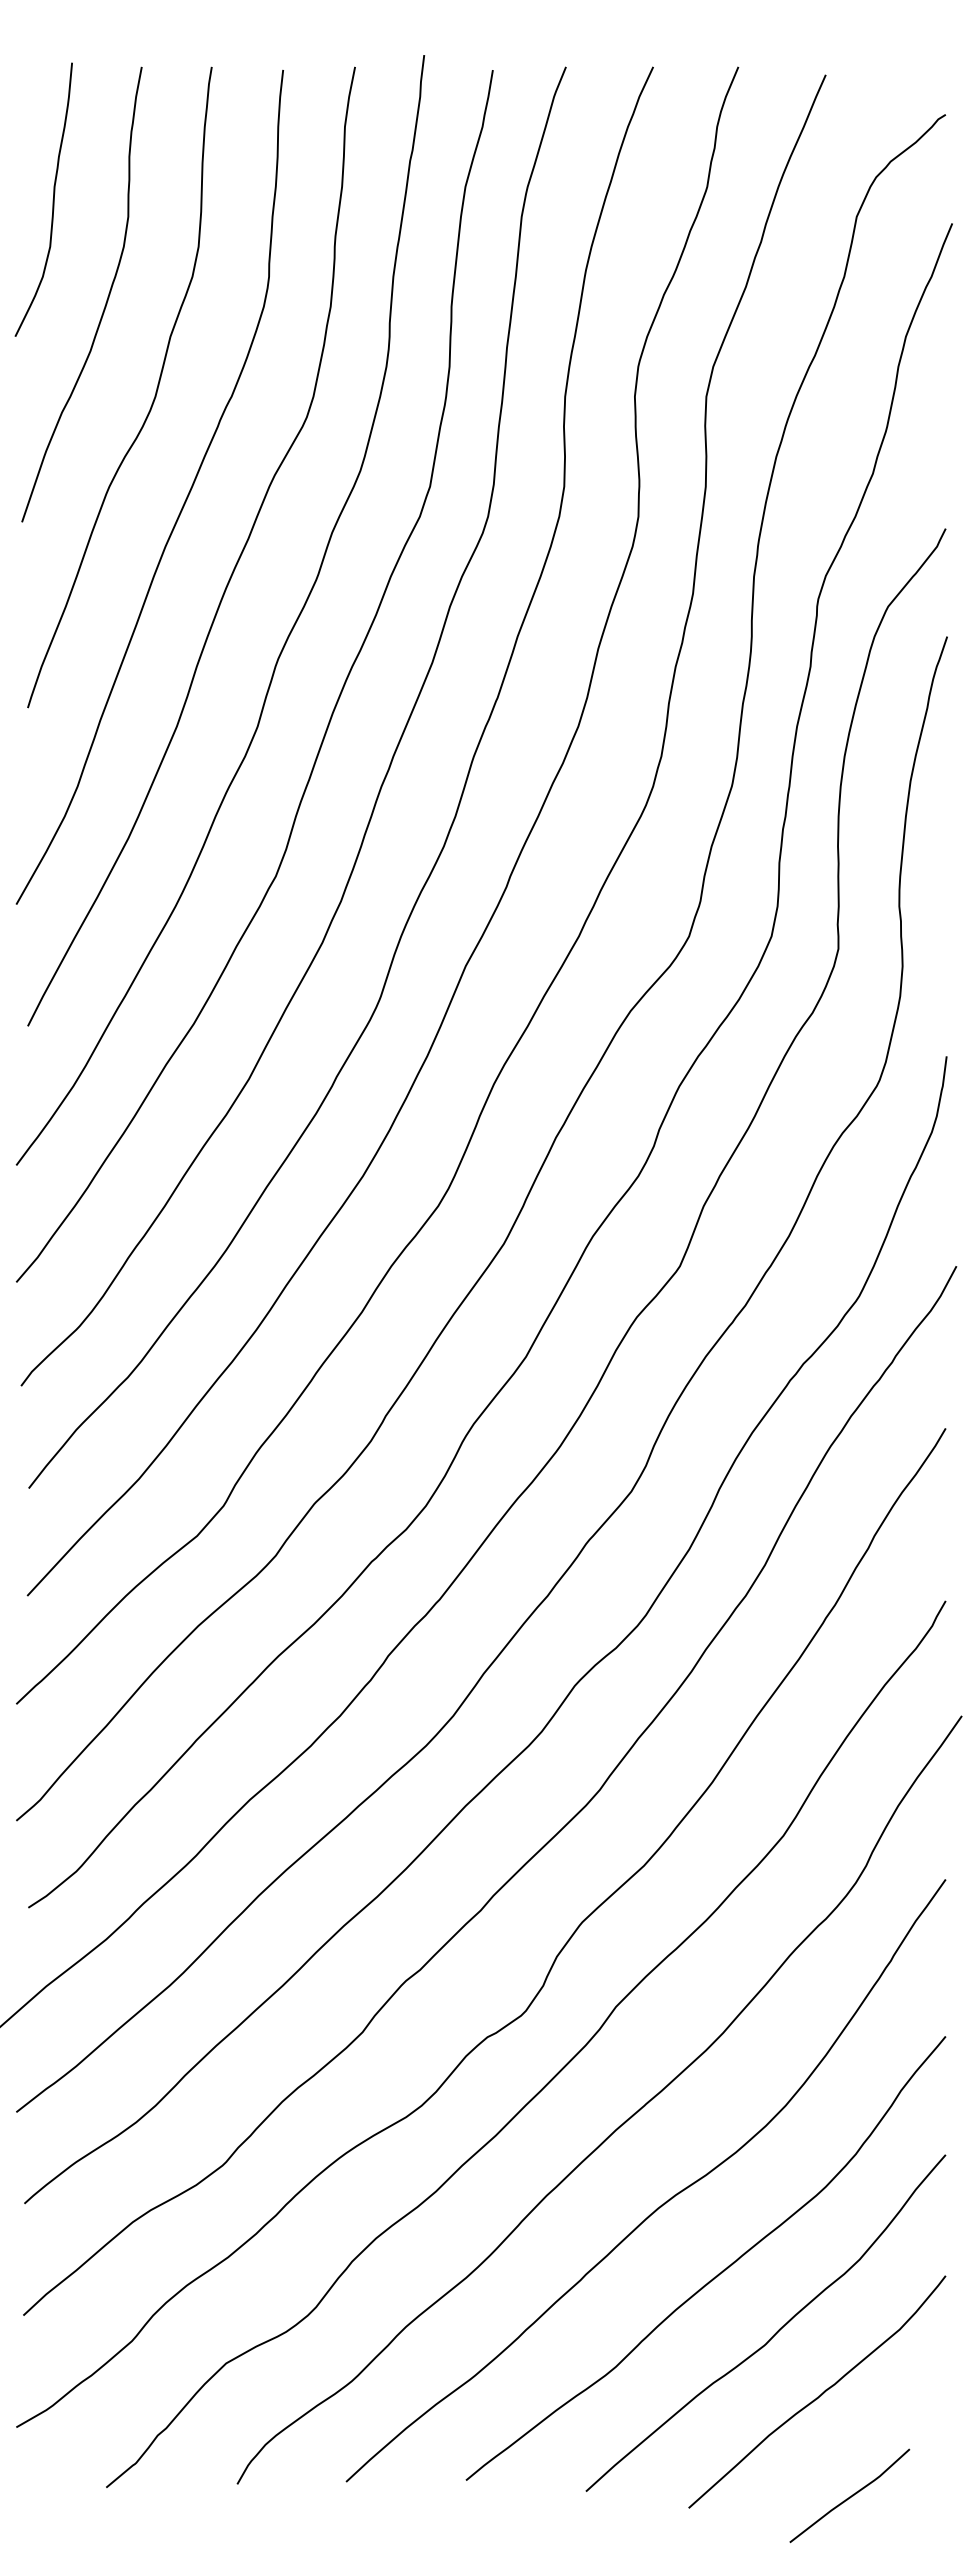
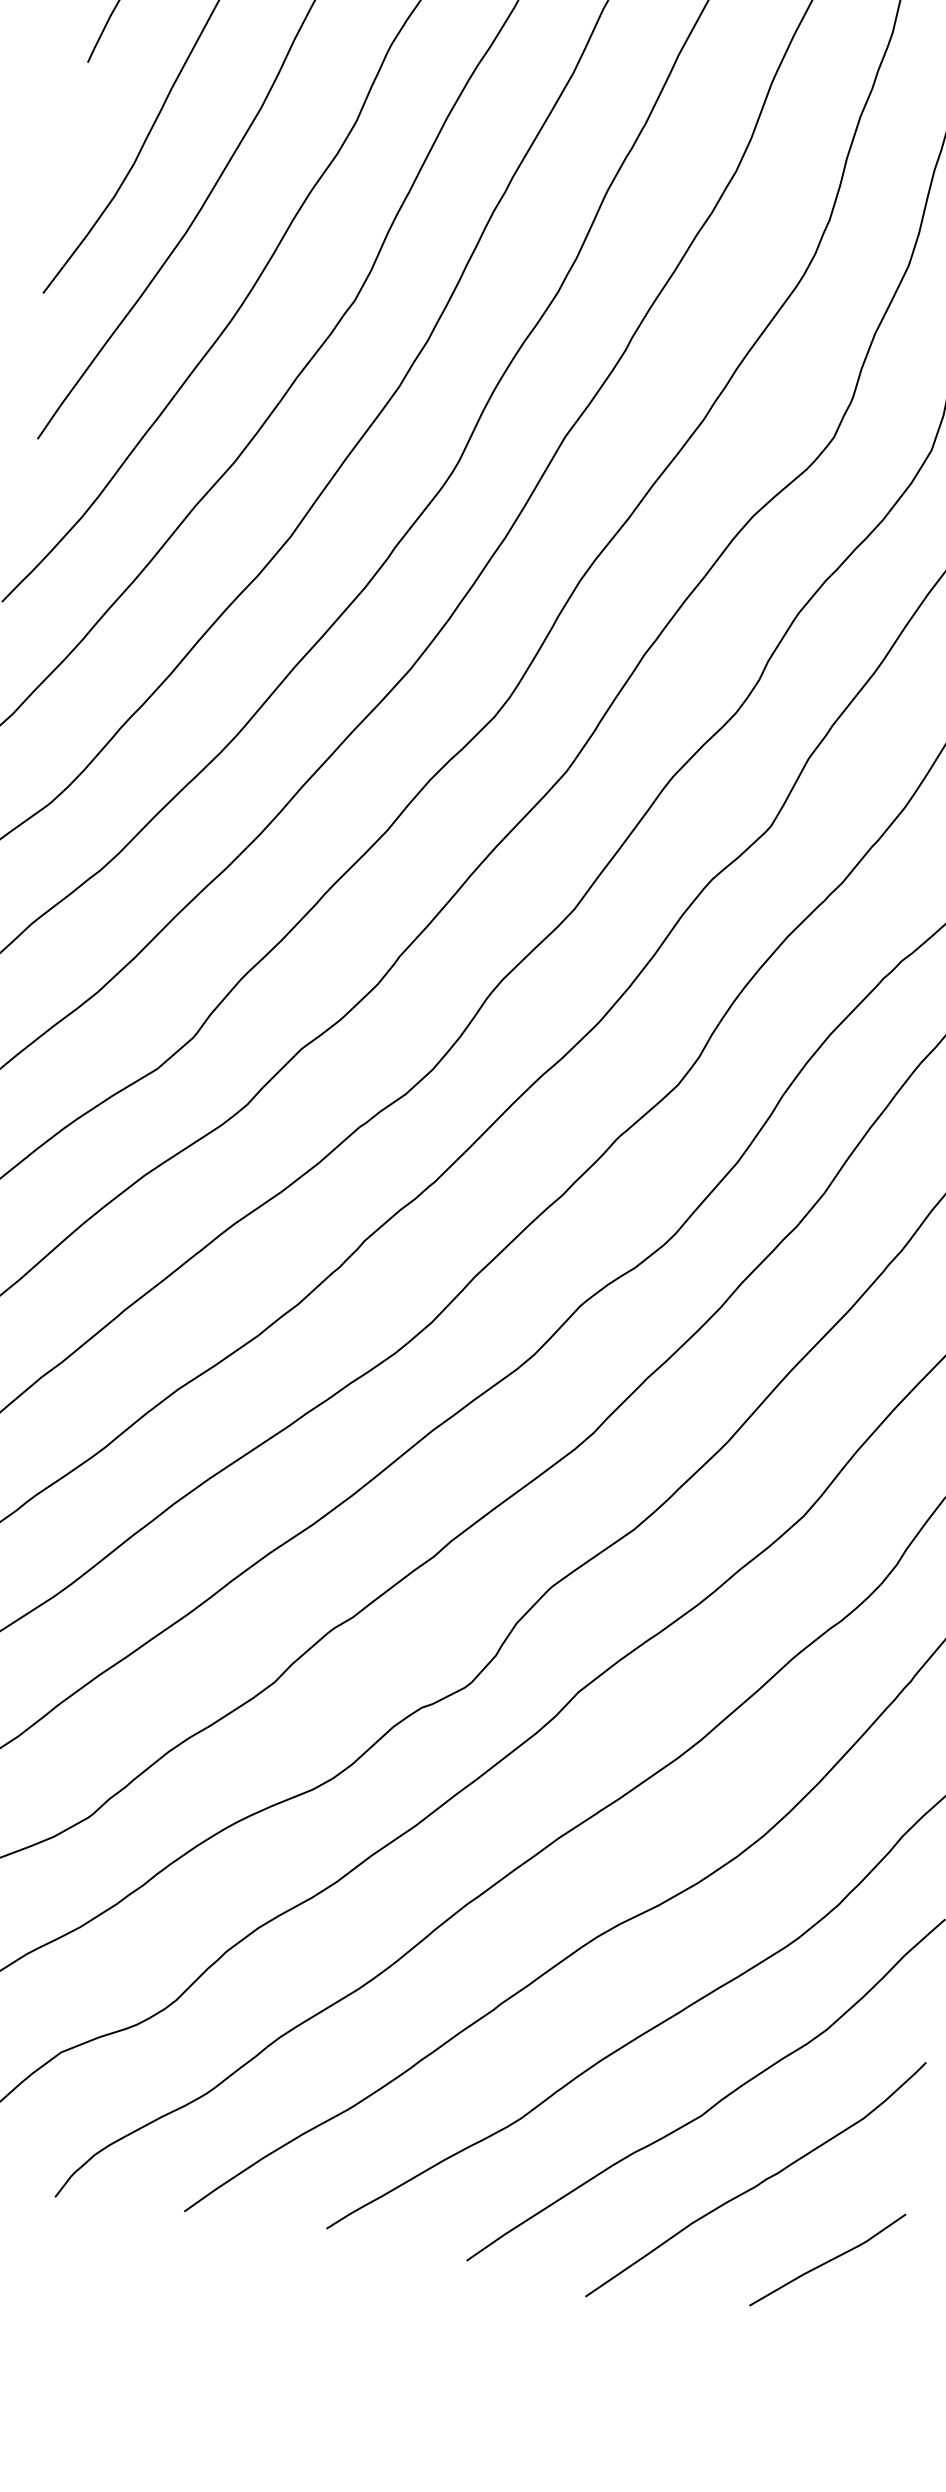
line: (849, 2496) -> (827, 2260), moved

